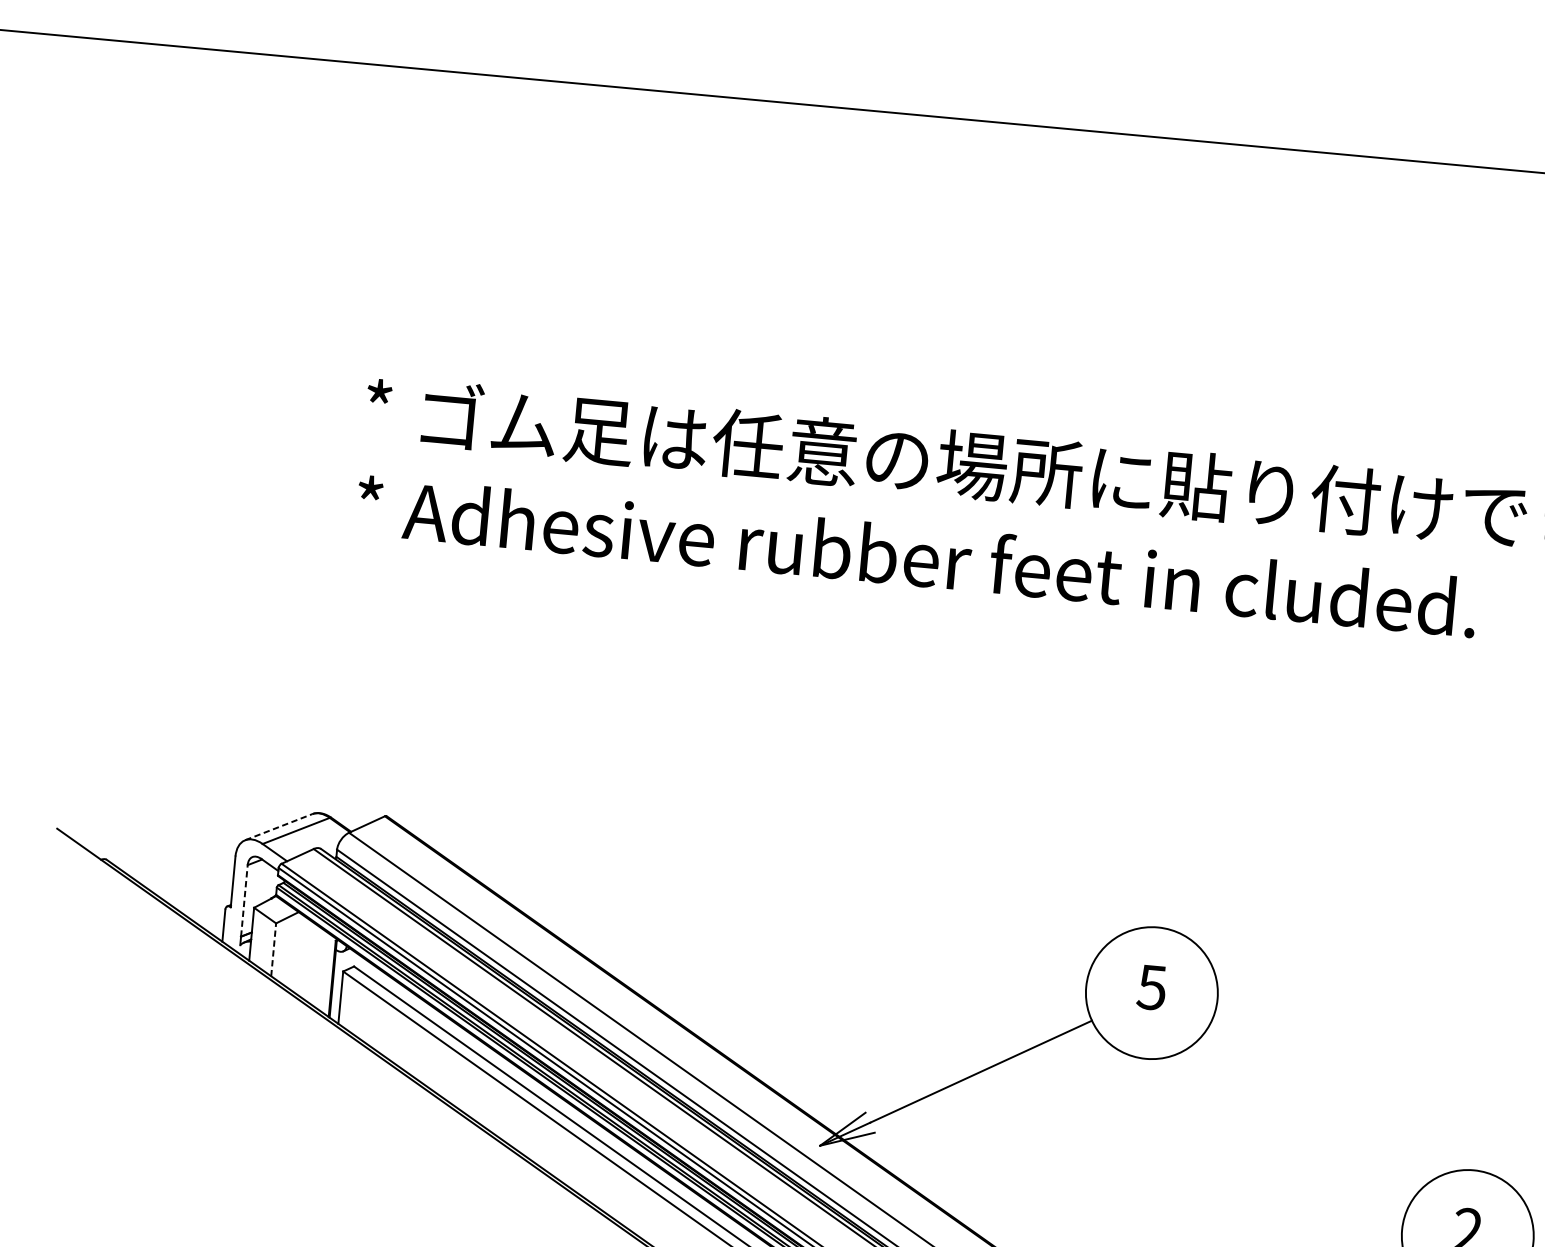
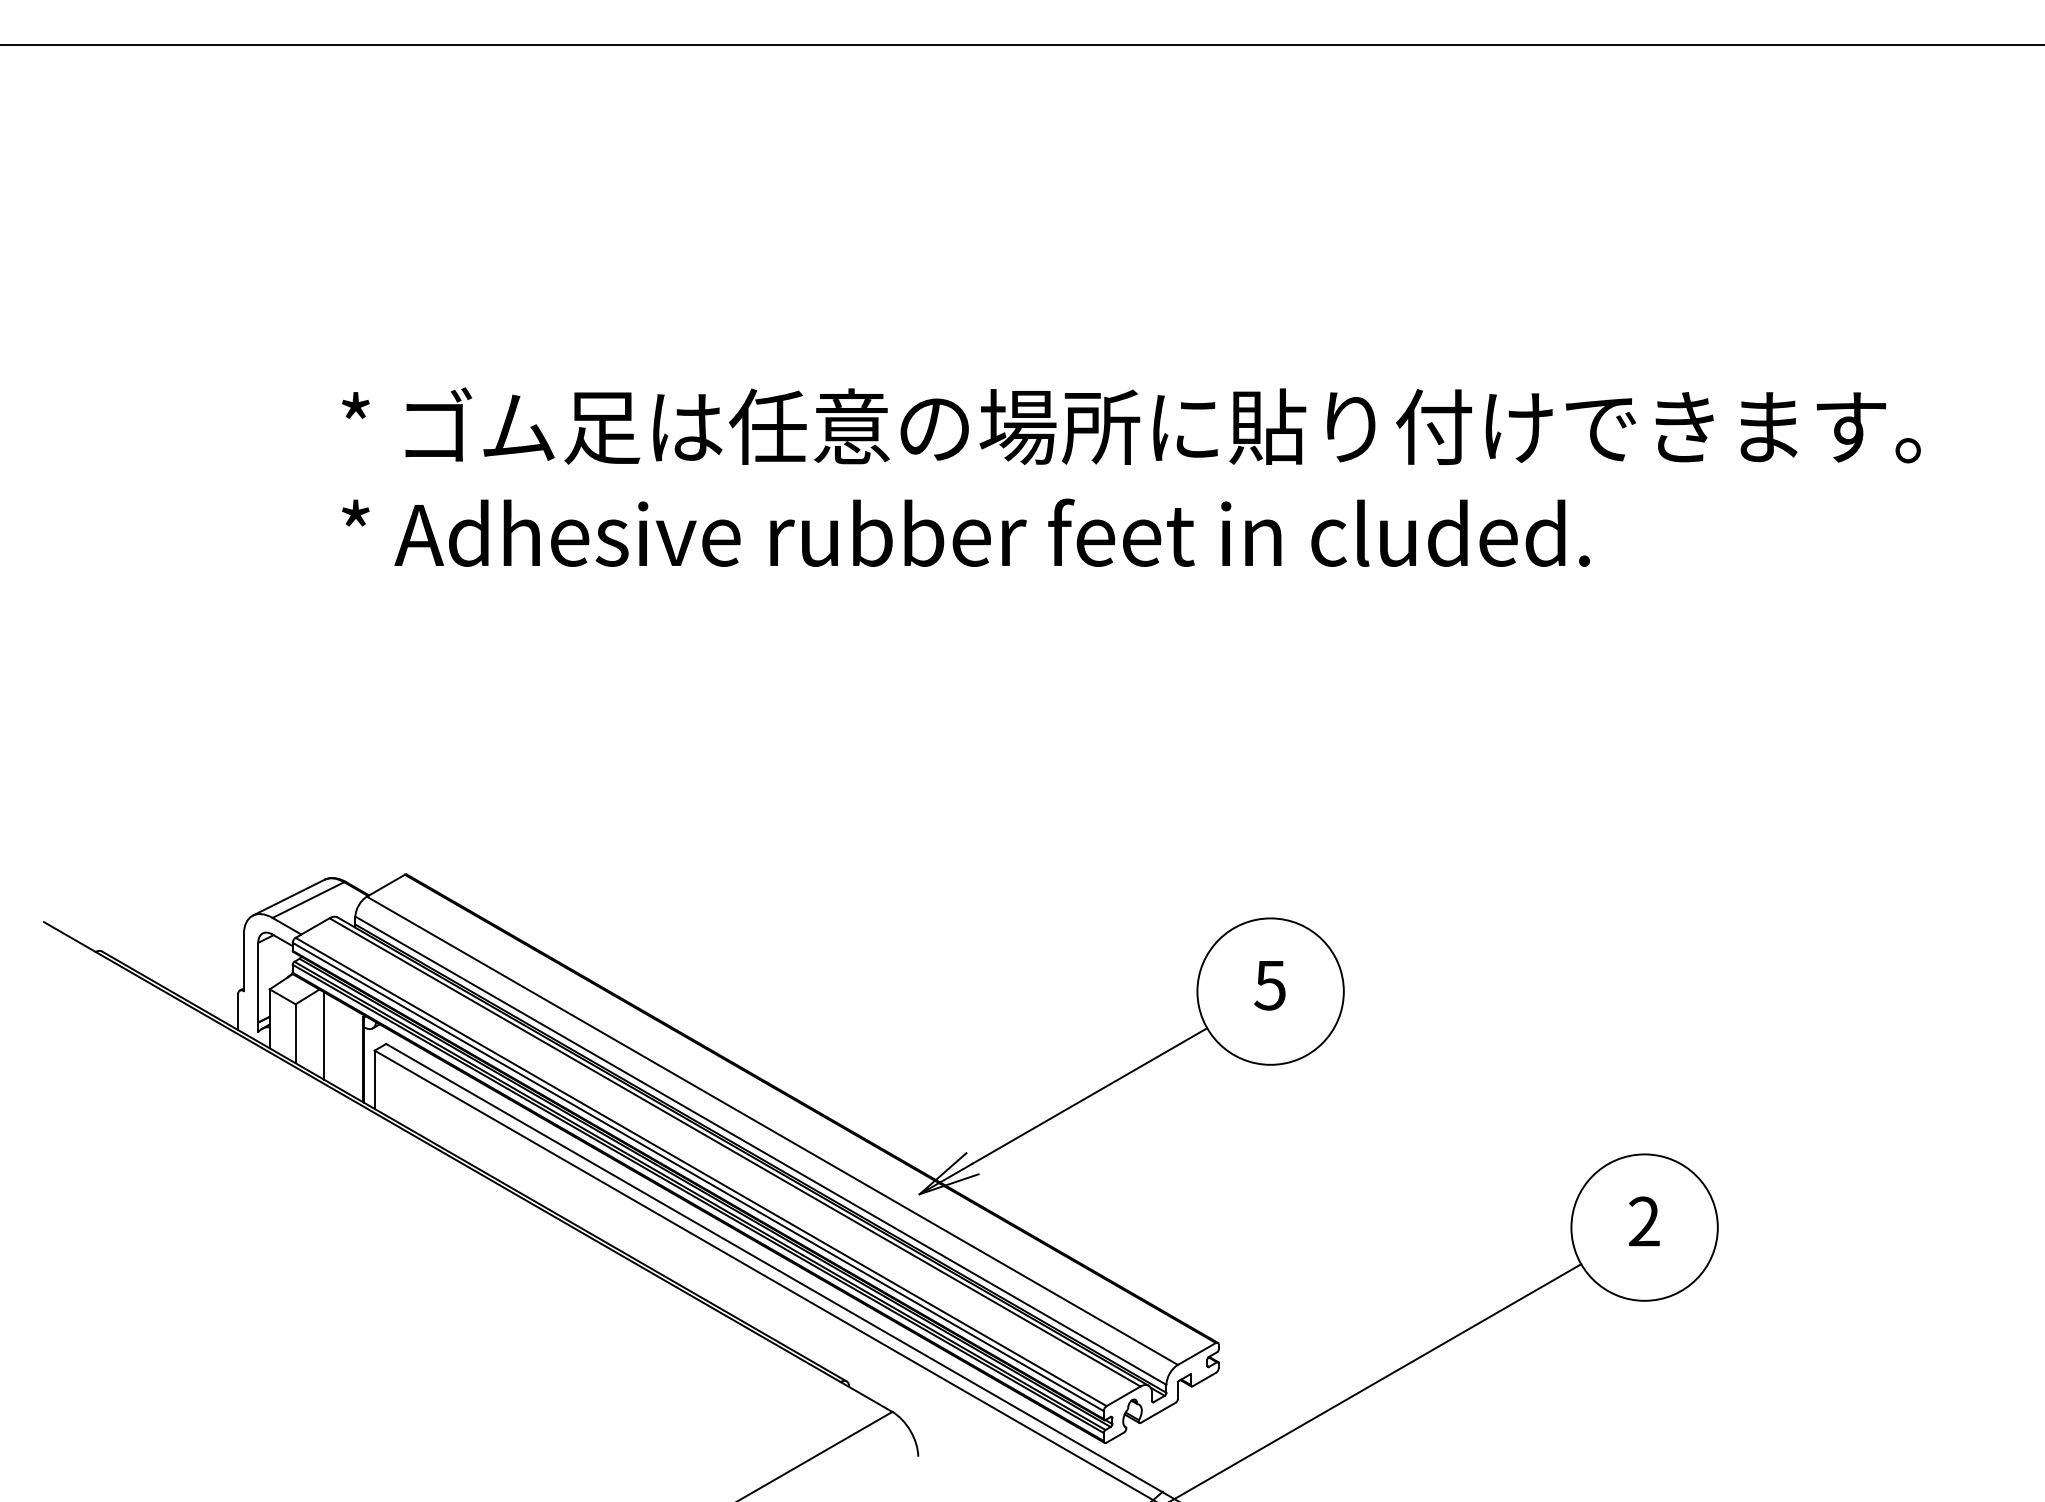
line: (279, 827) -> (289, 897), dashed -> solid
line: (244, 900) -> (258, 982), dashed -> solid
line: (273, 949) -> (295, 1033), dashed -> solid
line: (299, 953) -> (324, 1035), added

